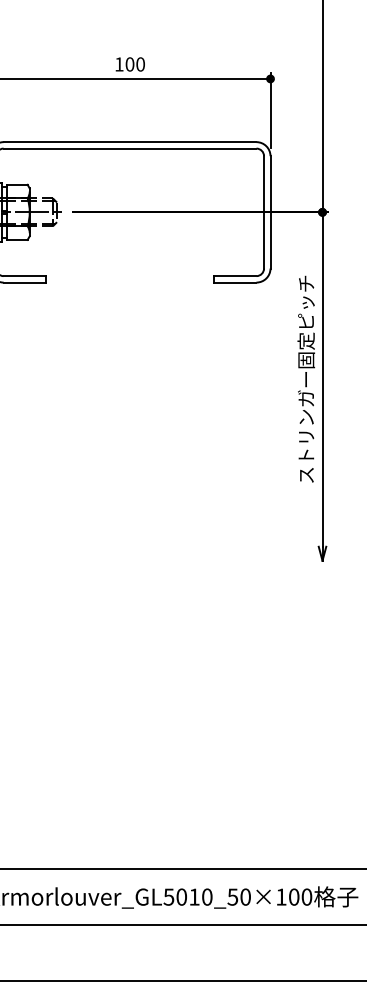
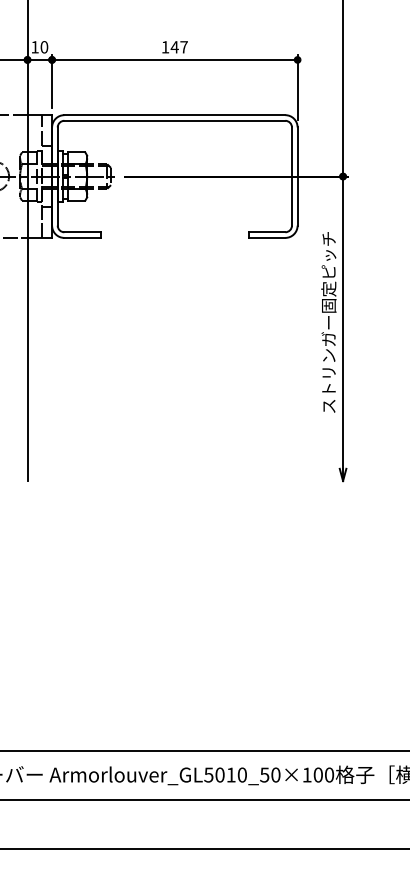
text: (134, 64) -> (178, 47), 100 -> 147

